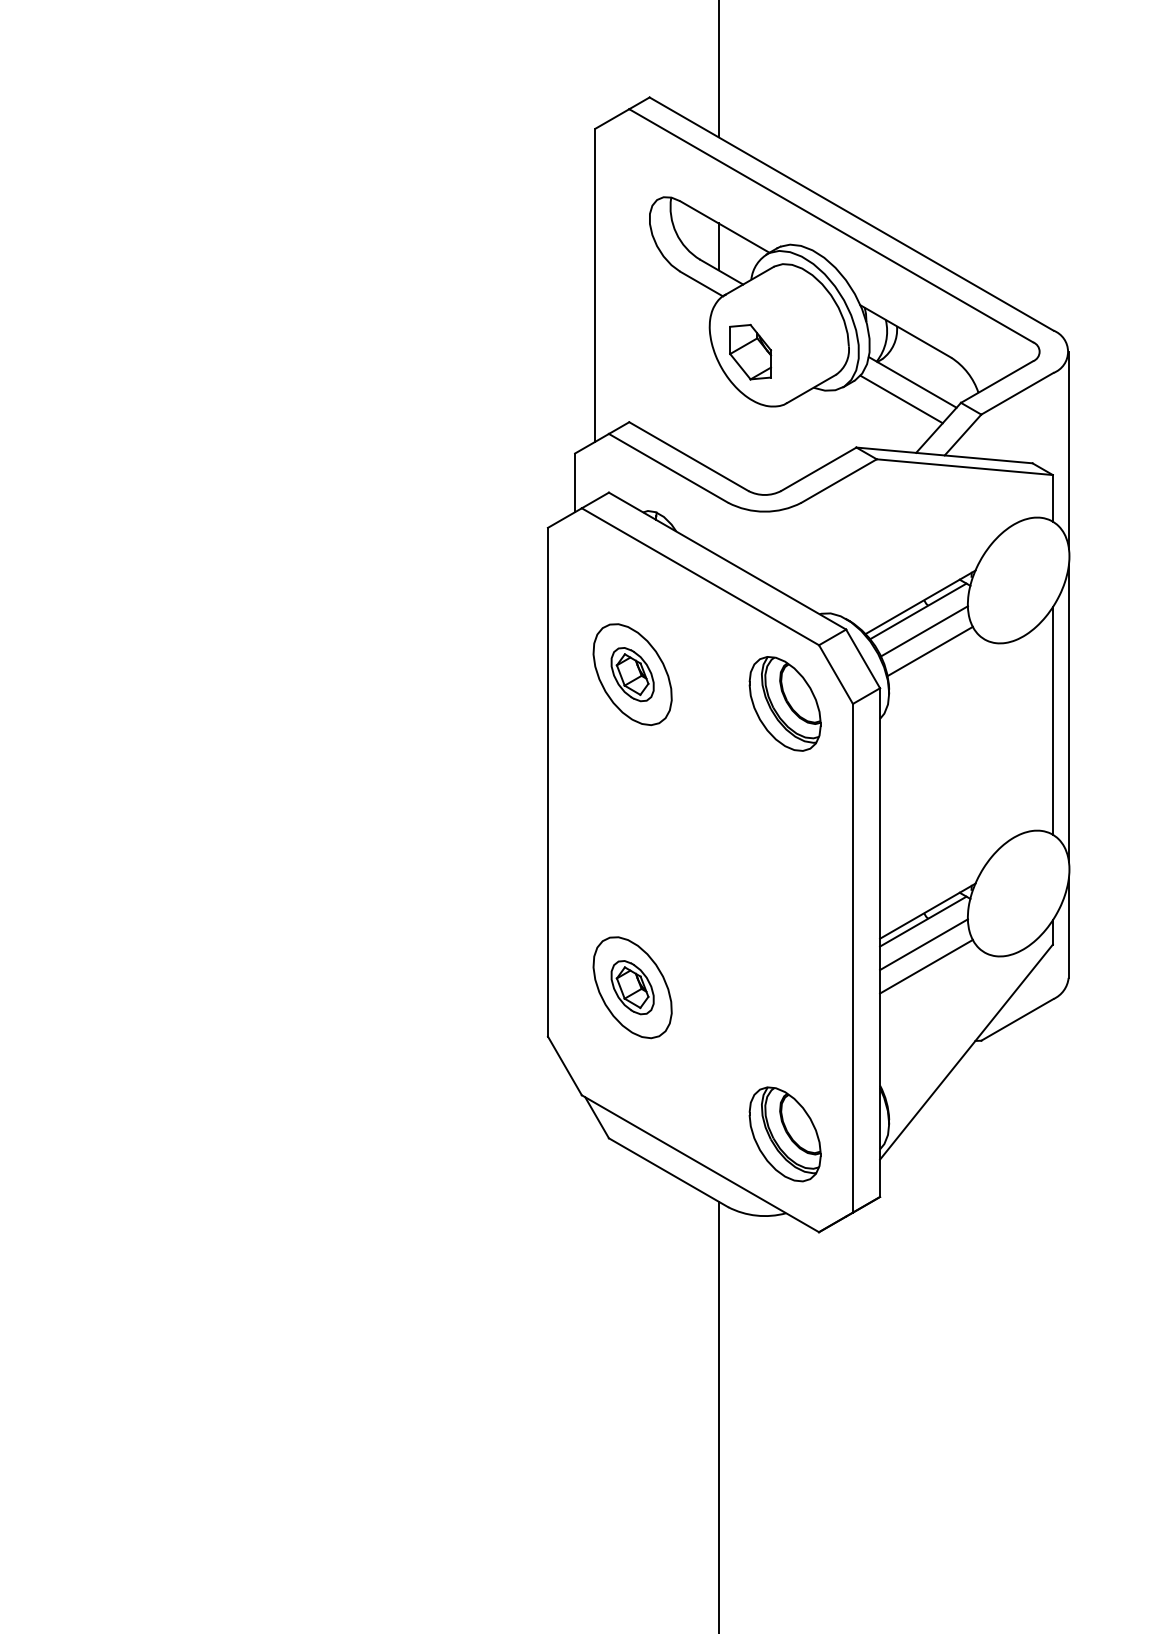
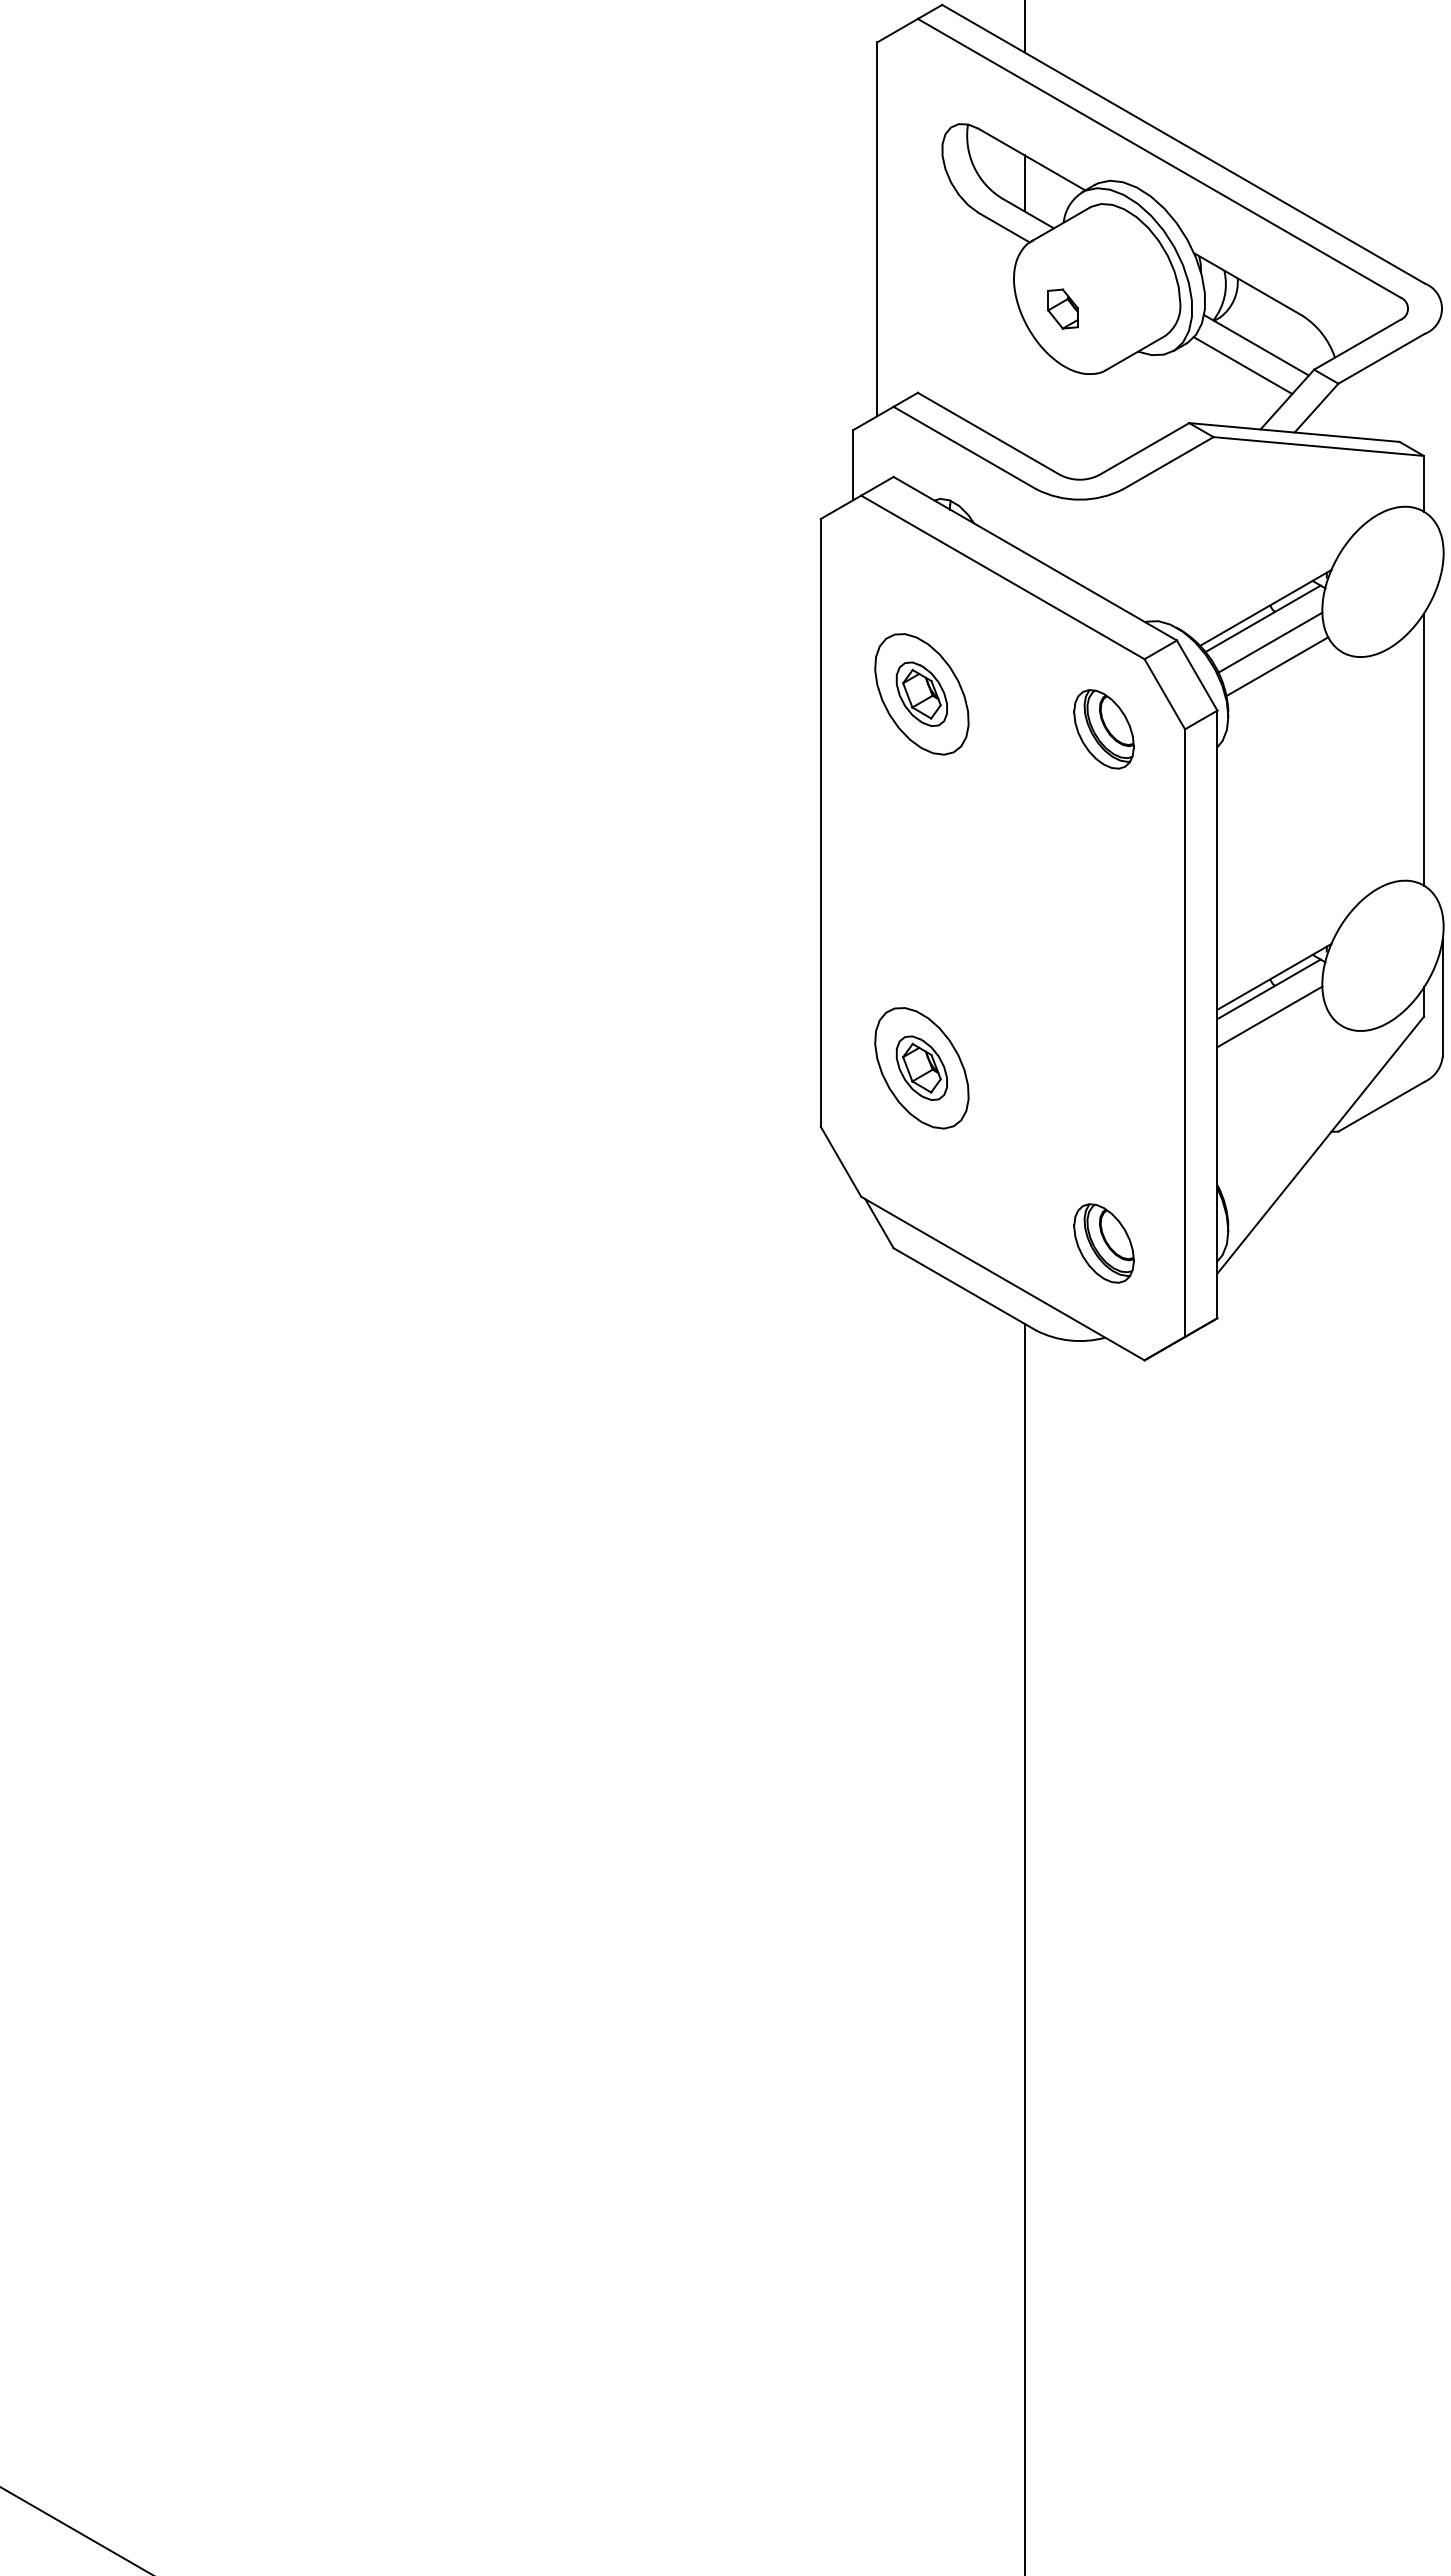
part: (750, 351) -> (1062, 308), size x0.6
line: (1068, 450) -> (1442, 426), removed
part: (784, 704) -> (1103, 729), size x0.7
line: (1068, 713) -> (1442, 740), removed
line: (926, 966) -> (1272, 1043), removed
part: (784, 1134) -> (1103, 1243), size x0.7

